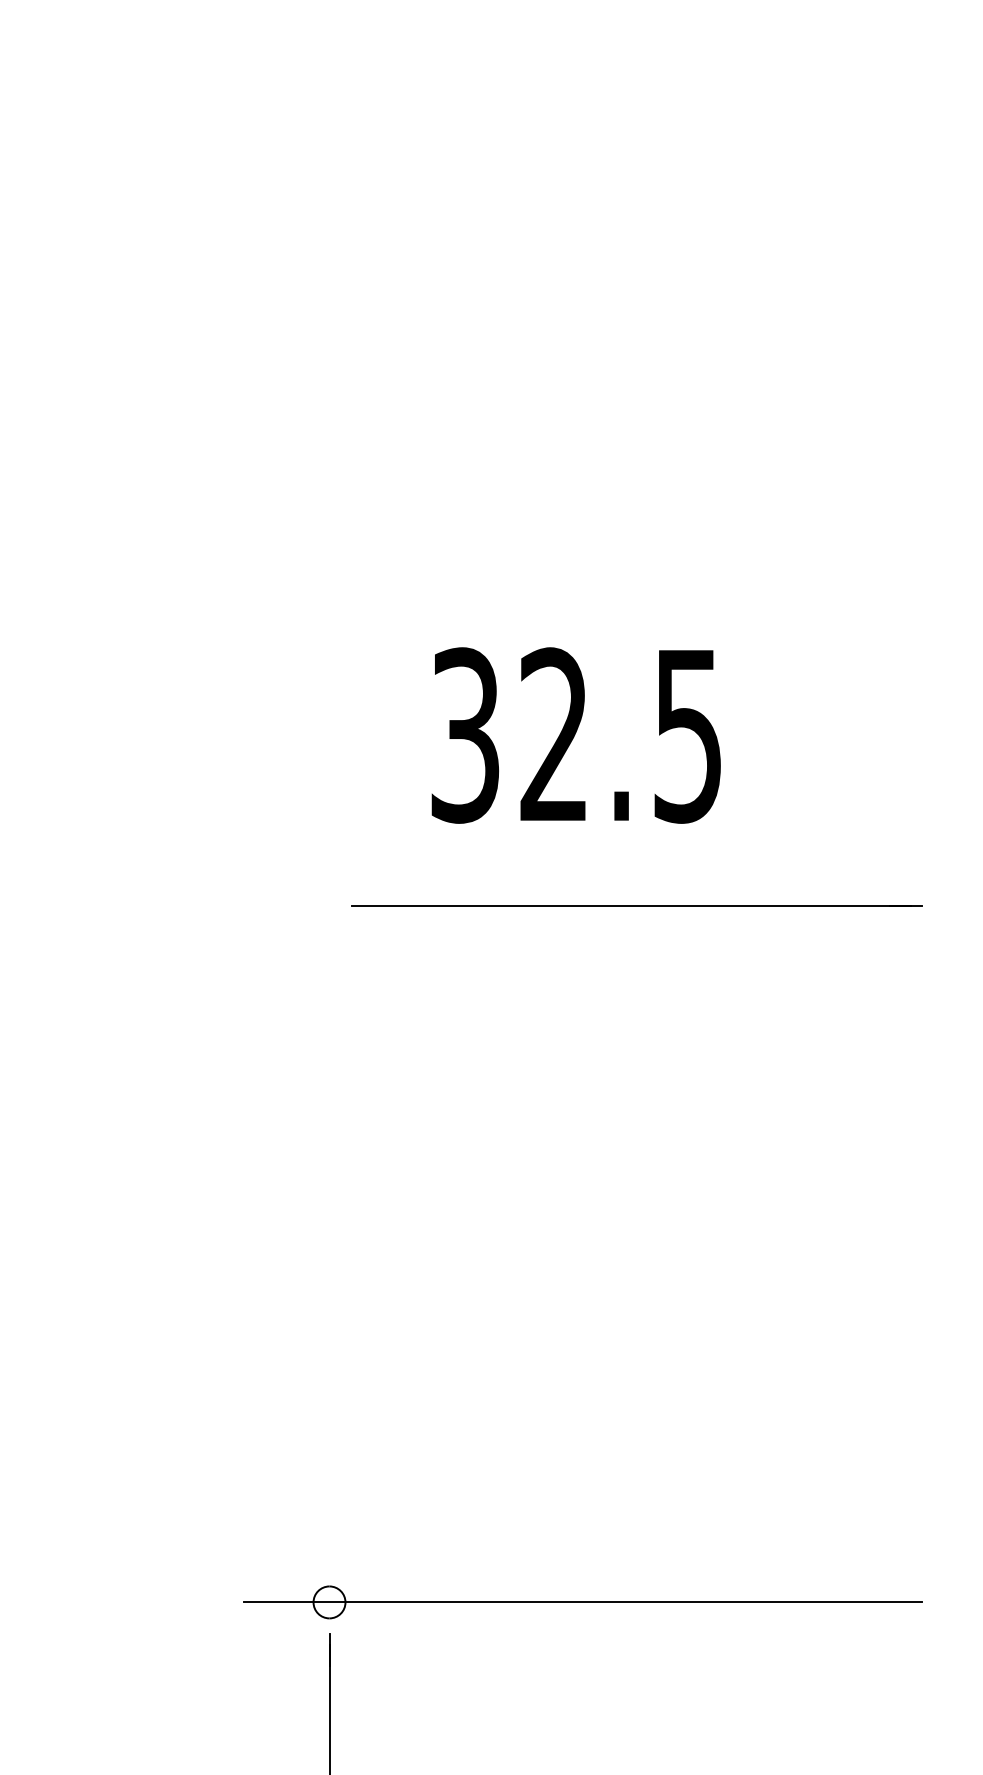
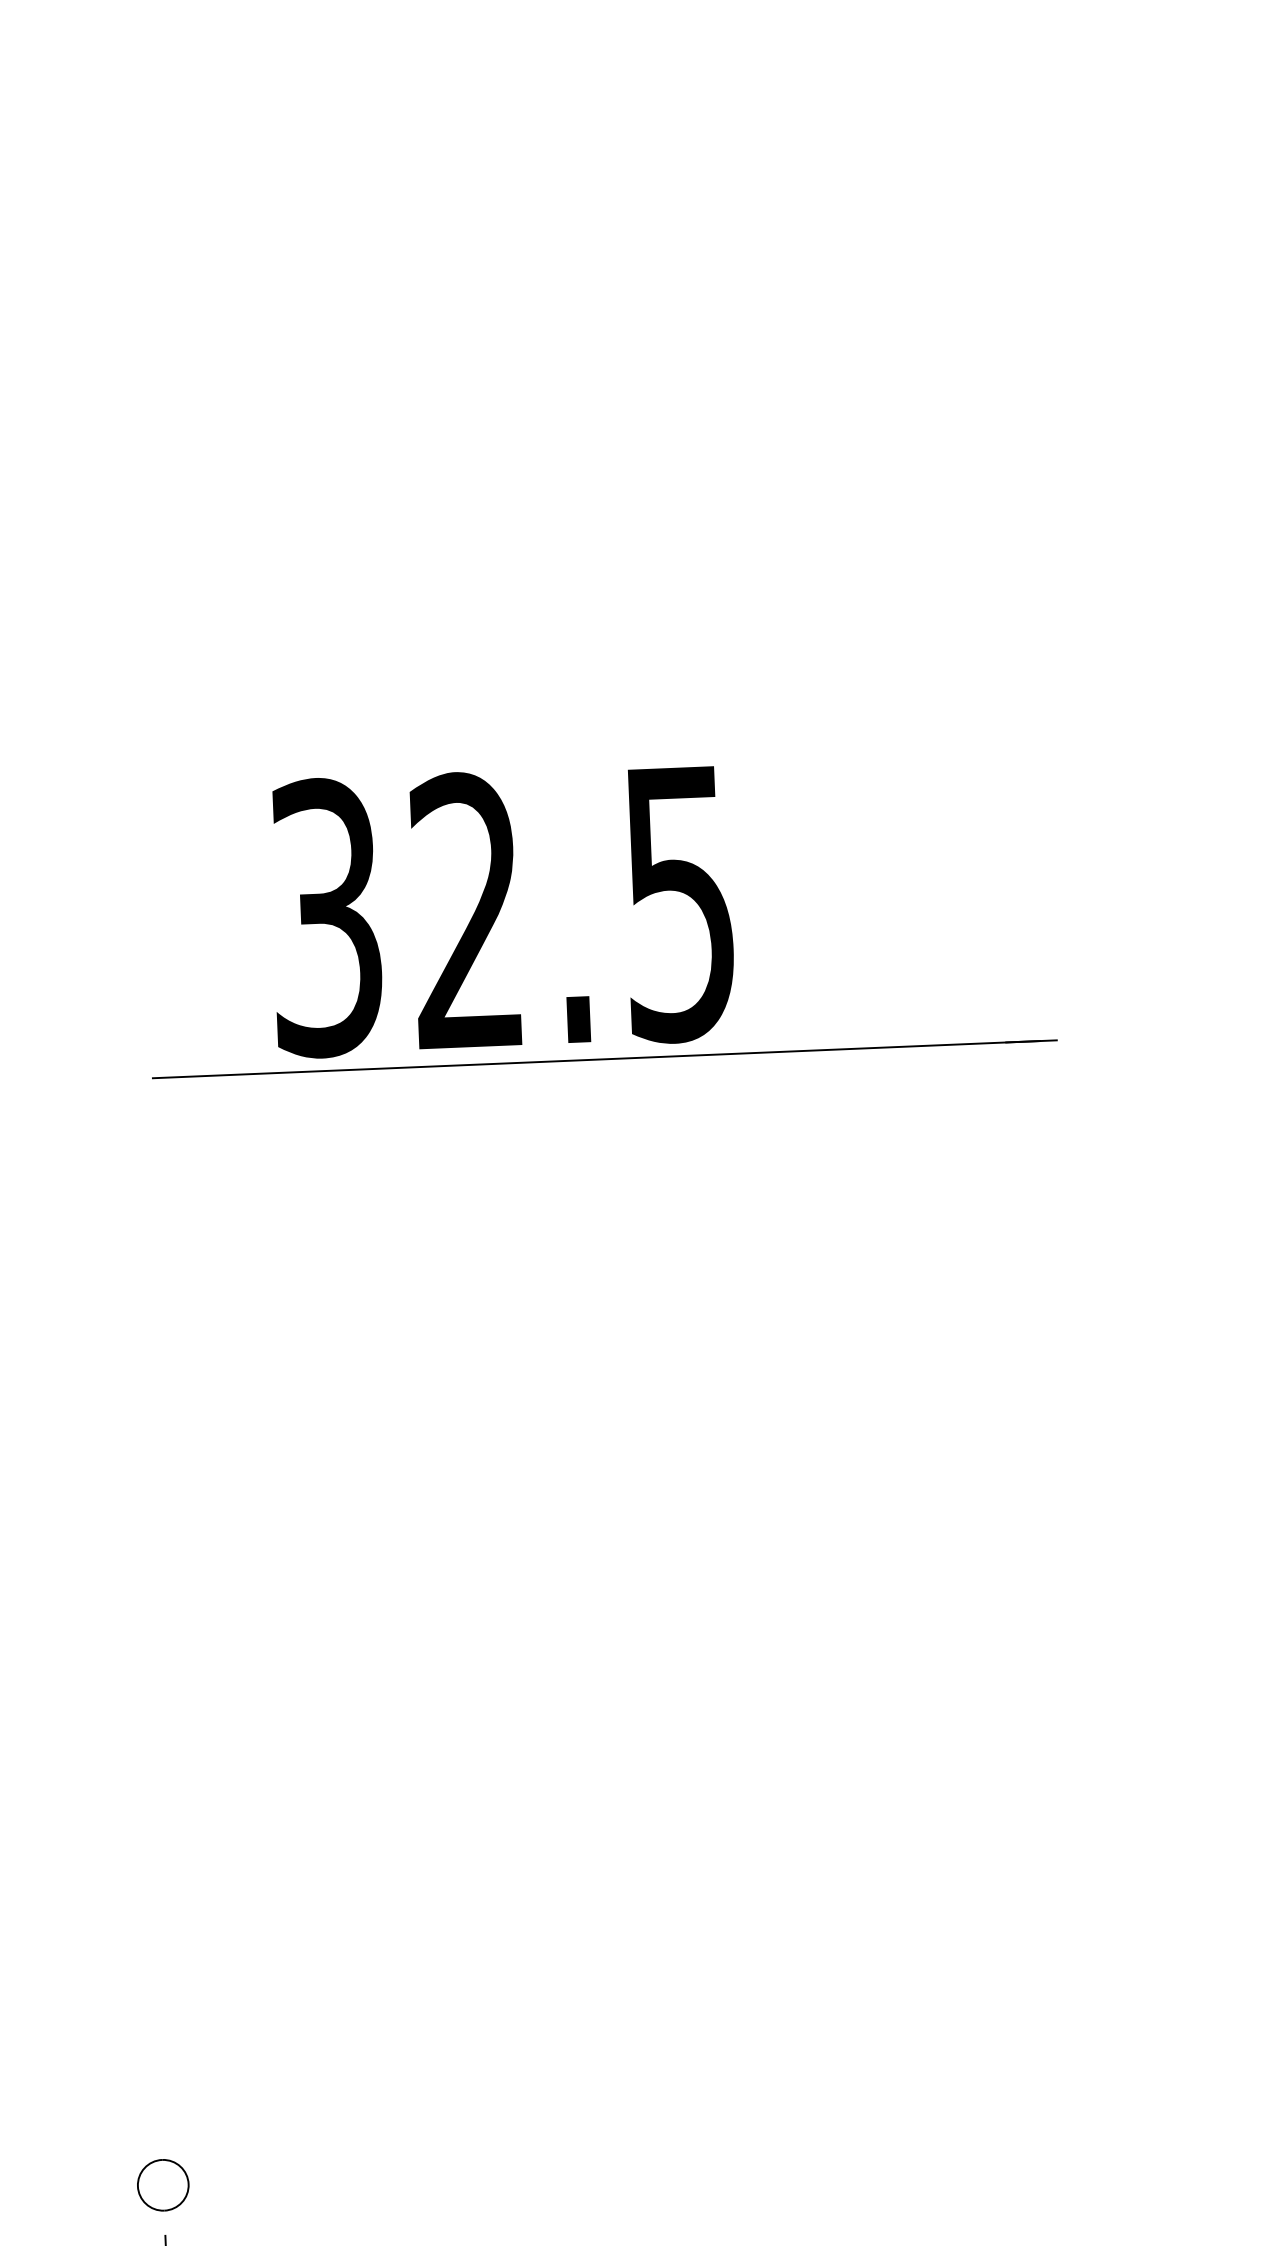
text: (575, 735) -> (500, 910), moved
line: (583, 1602) -> (566, 2168), removed

